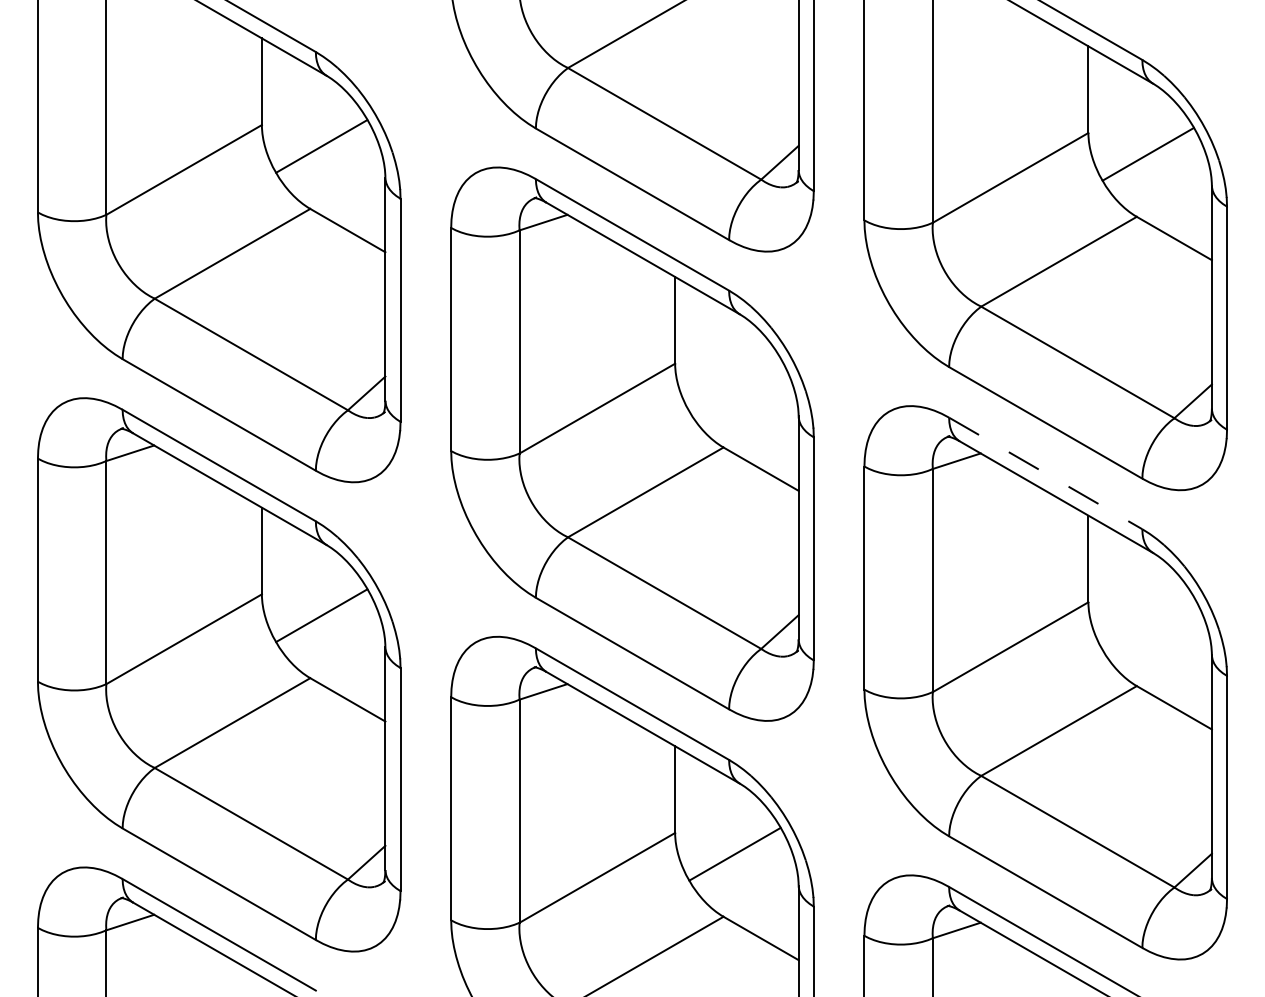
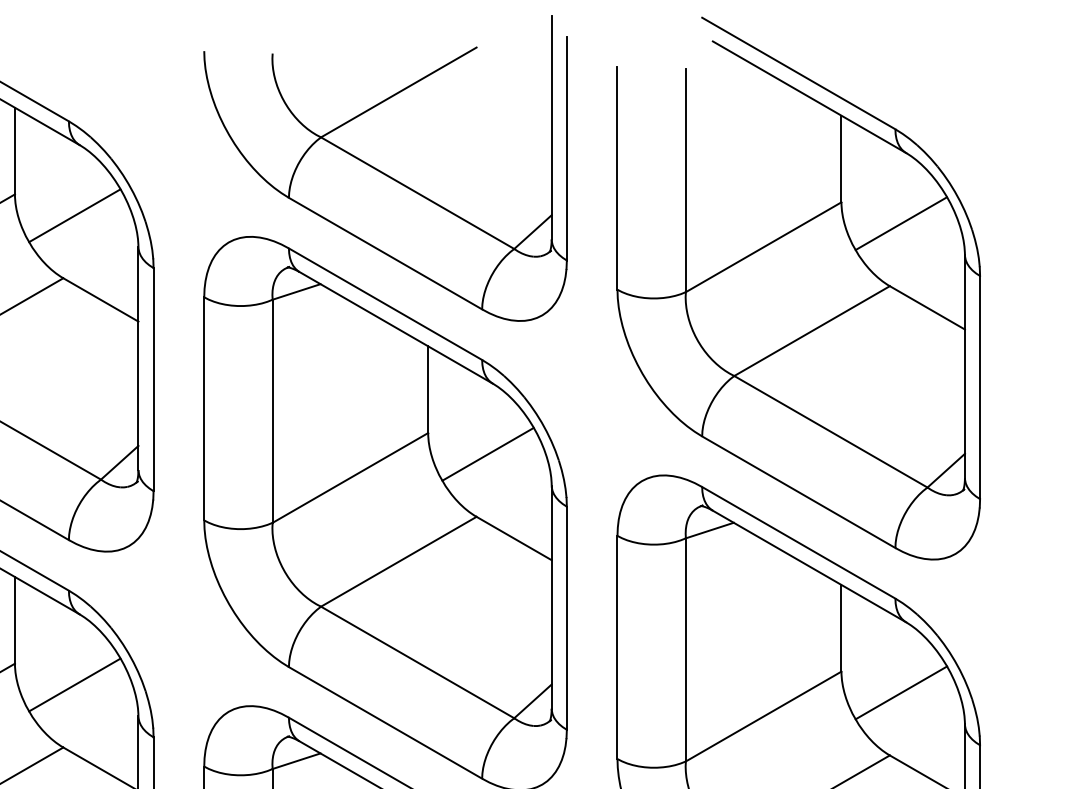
line: (734, 384) -> (487, 453), added
line: (1045, 473) -> (798, 542), dashed -> solid
line: (1148, 623) -> (901, 692), added

